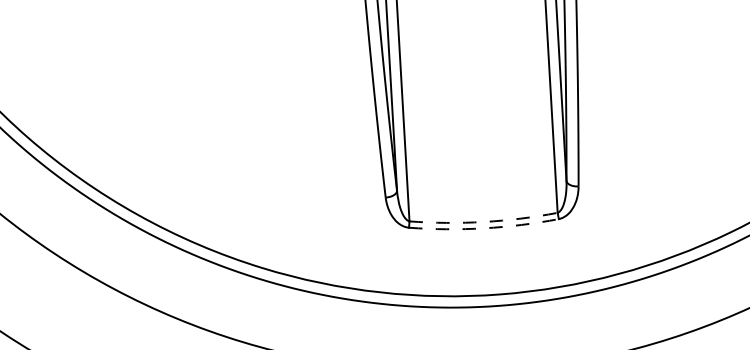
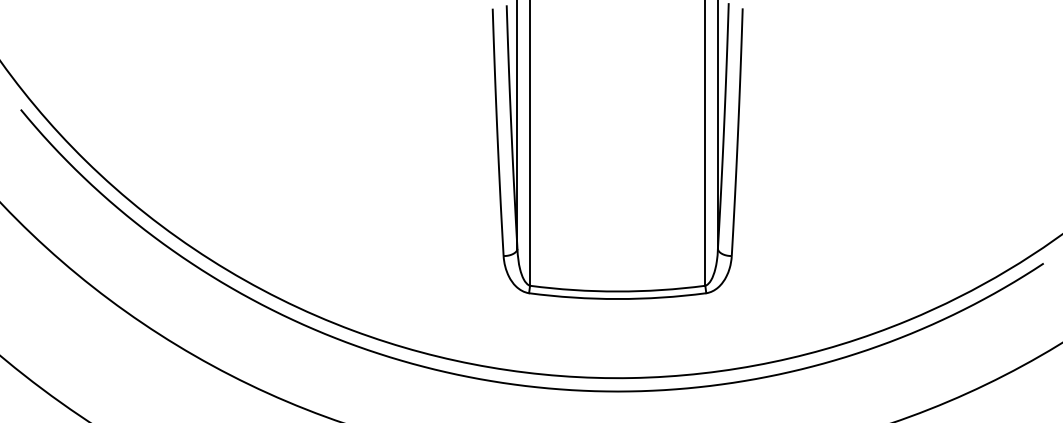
arc: (483, 221) -> (617, 291), dashed -> solid
arc: (484, 228) -> (617, 299), dashed -> solid

